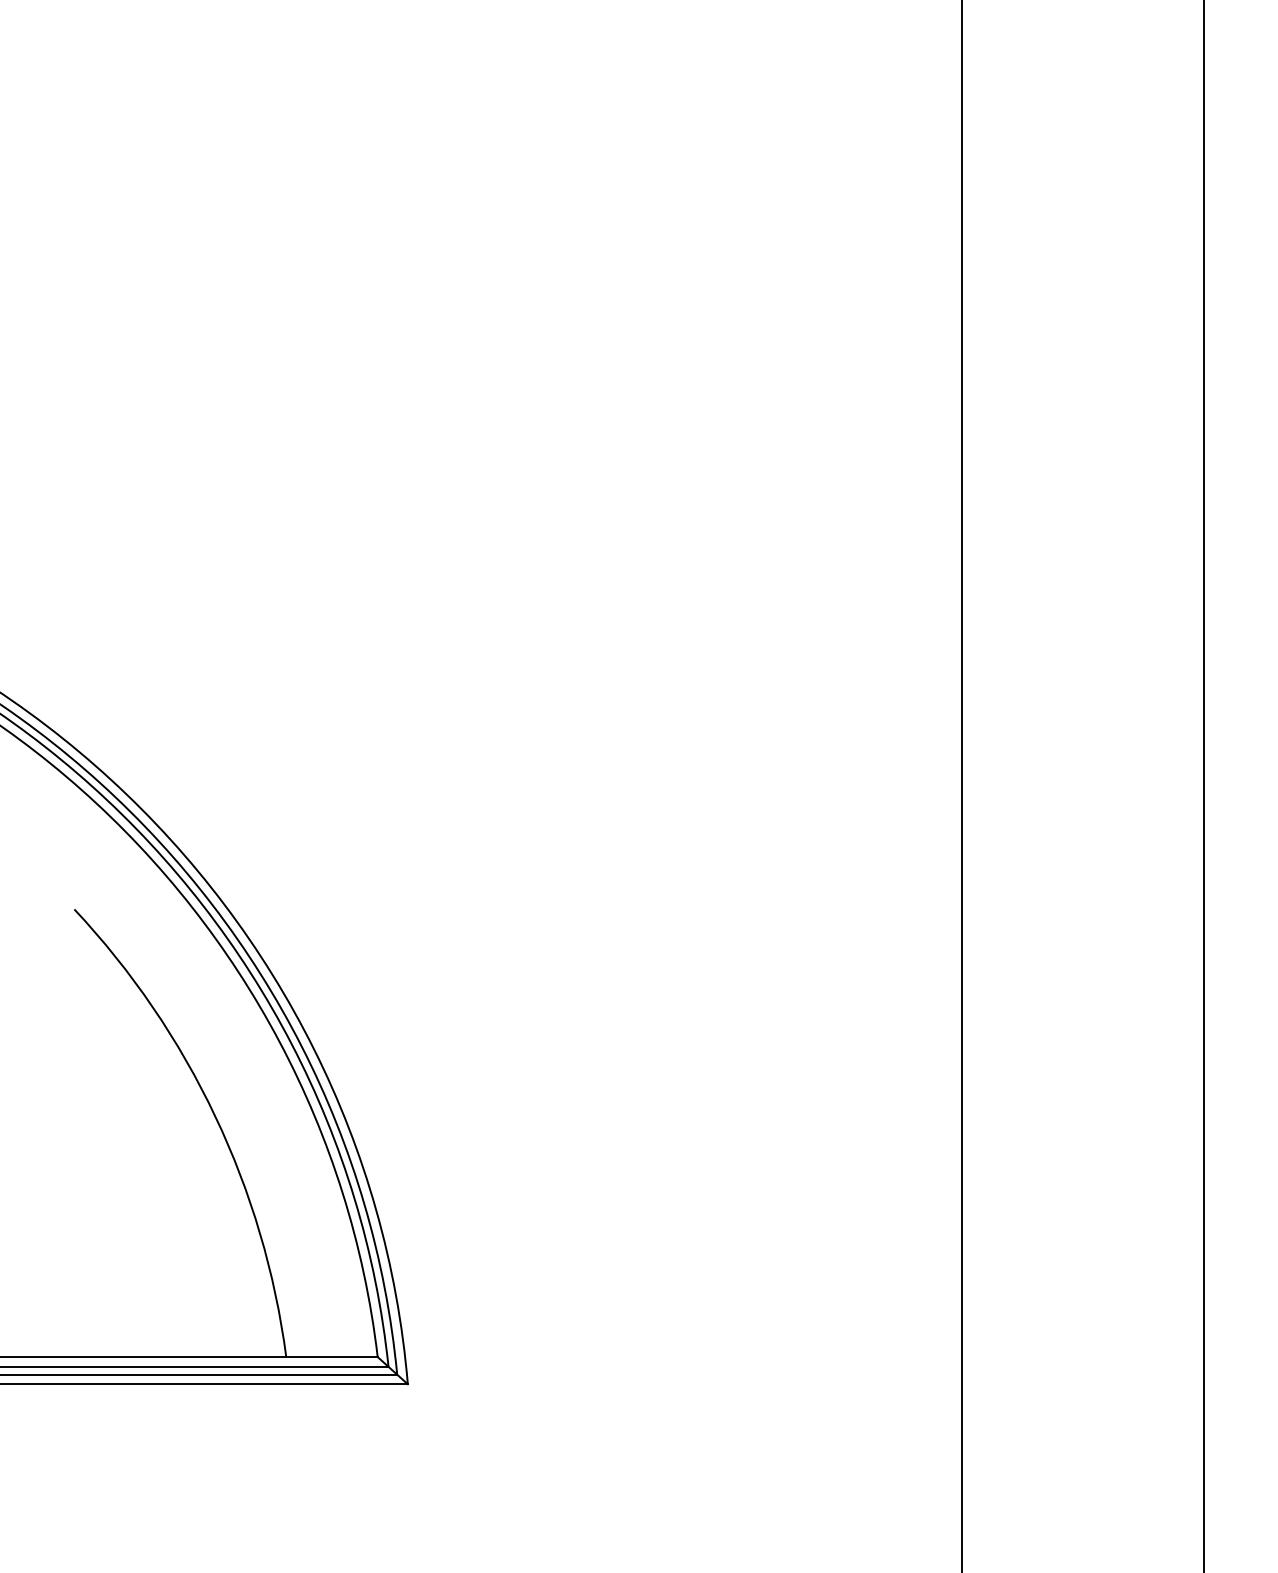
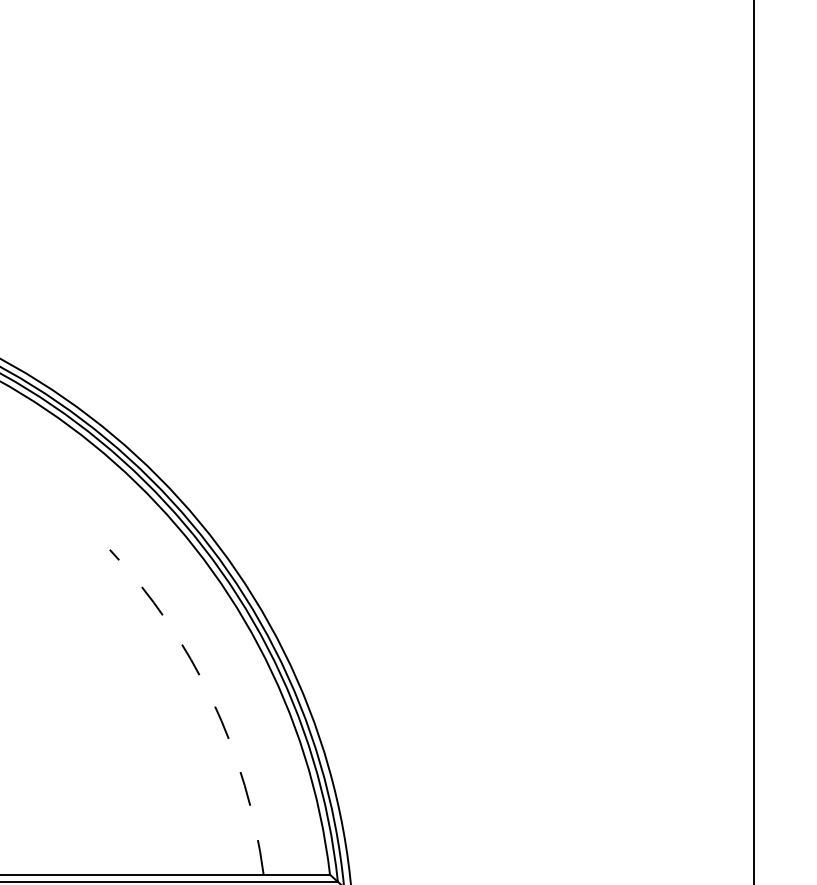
arc: (215, 1116) -> (212, 700), solid -> dashed

